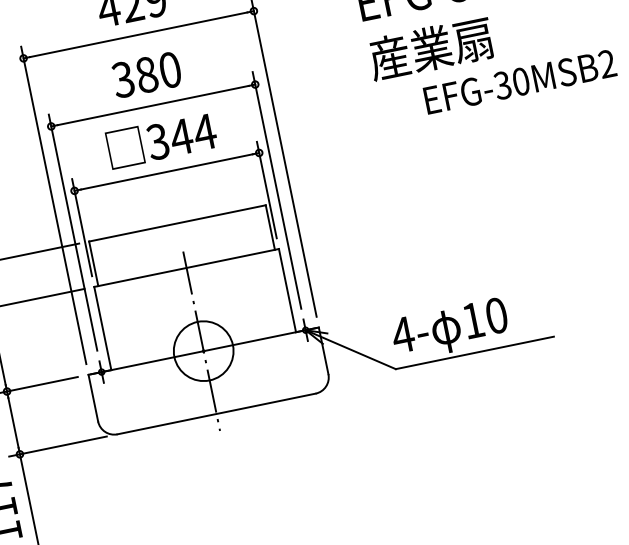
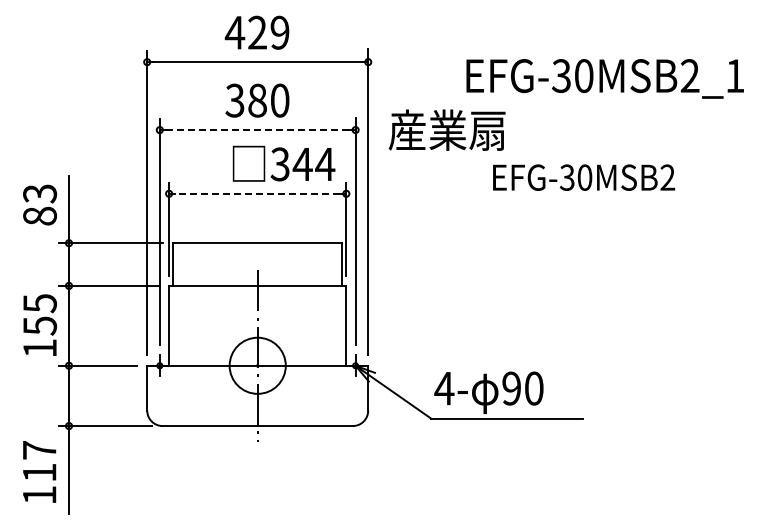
text: (430, 48) -> (446, 129), moved
text: (520, 81) -> (584, 177), moved
line: (153, 106) -> (257, 130), solid -> dashed
text: (161, 140) -> (283, 163), moved
line: (166, 171) -> (257, 193), solid -> dashed
text: (473, 320) -> (511, 388), 10 -> 90

